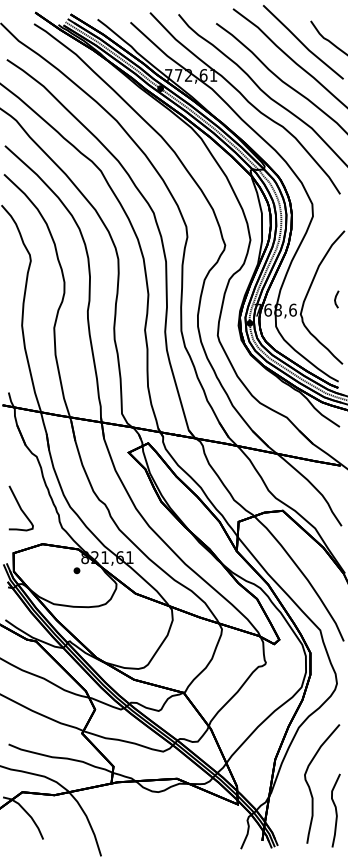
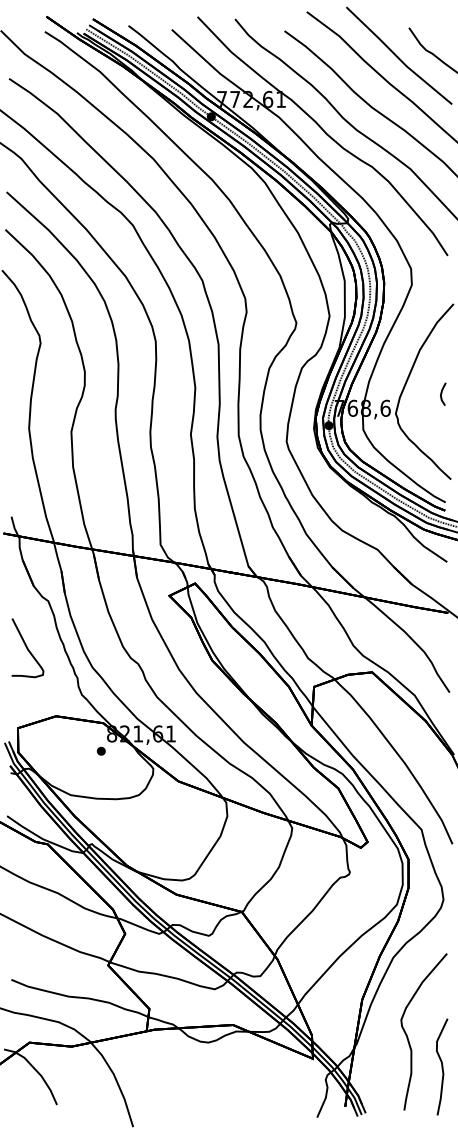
curve: (20, 508) -> (27, 648), moved

